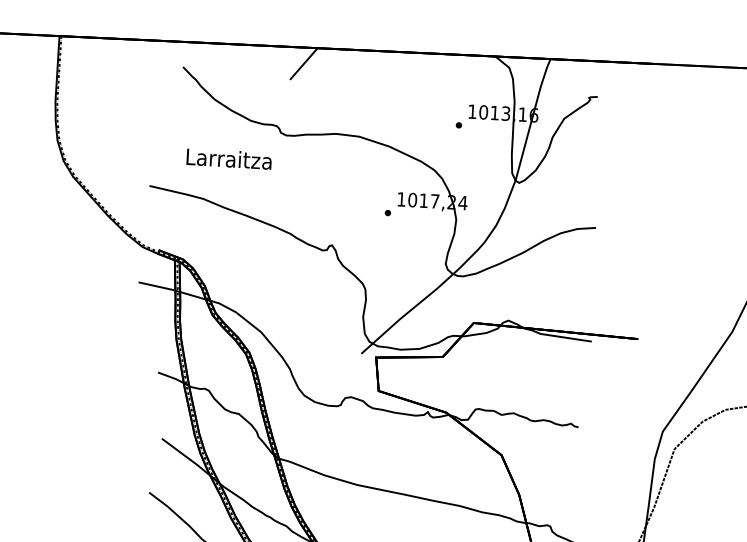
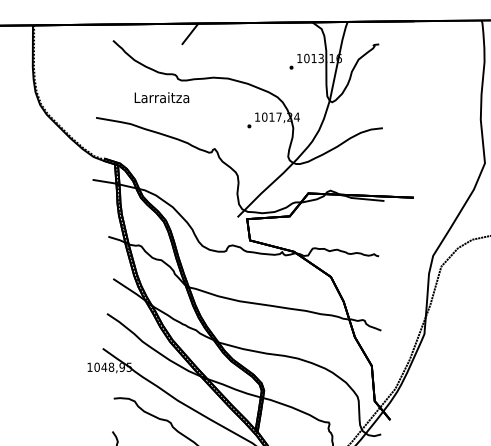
text: (228, 158) -> (161, 97), moved

